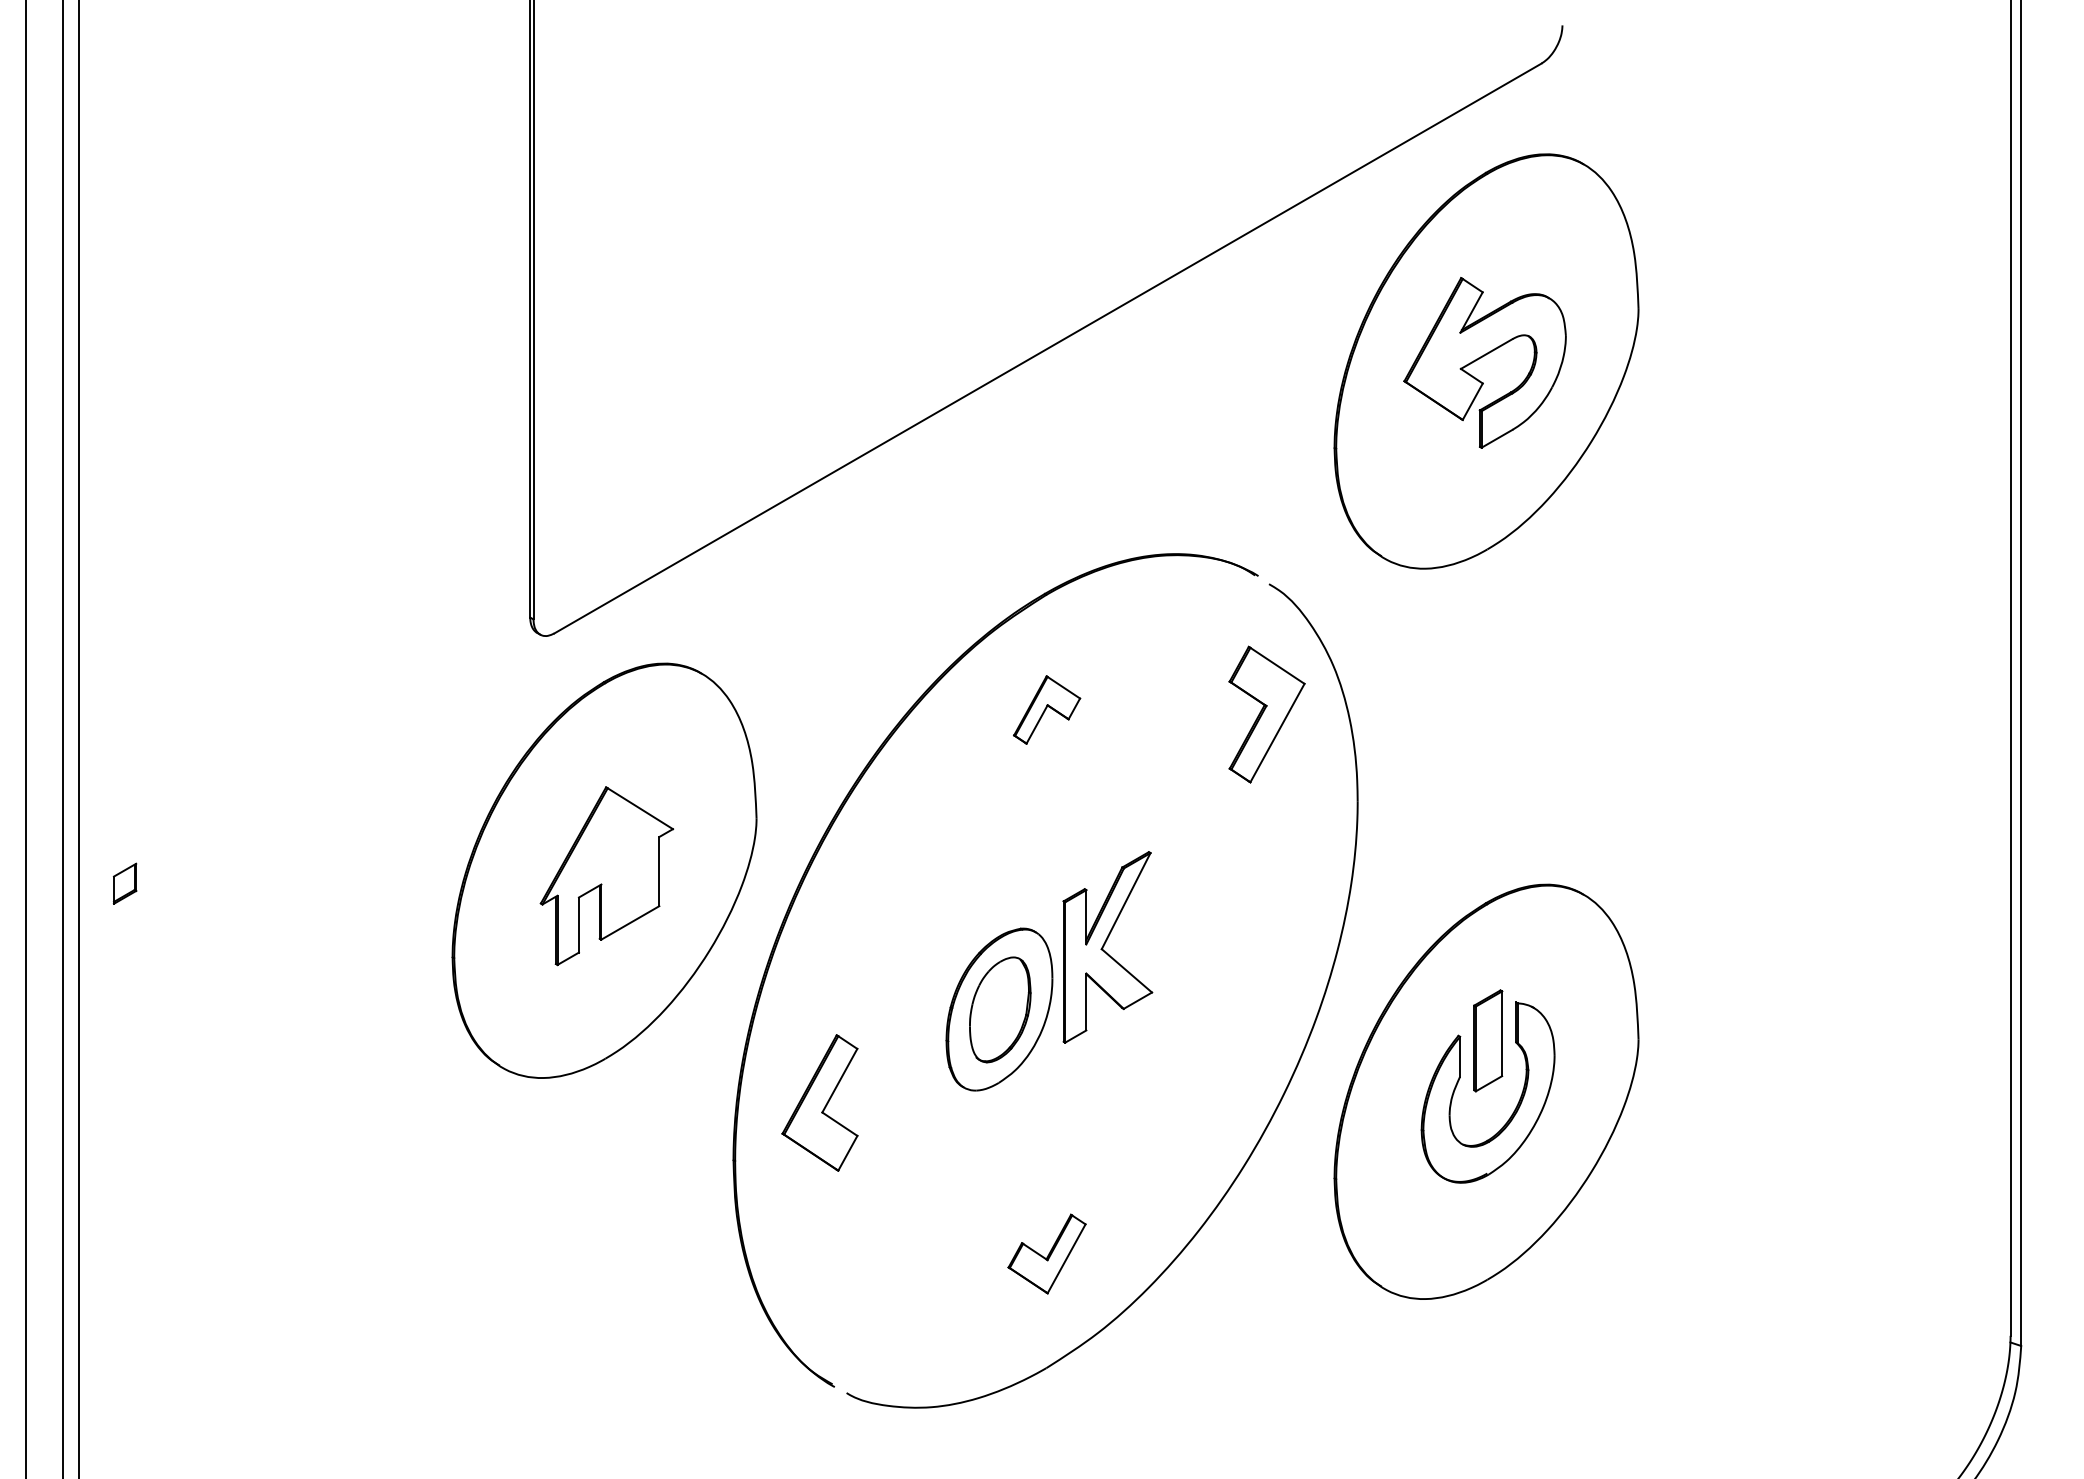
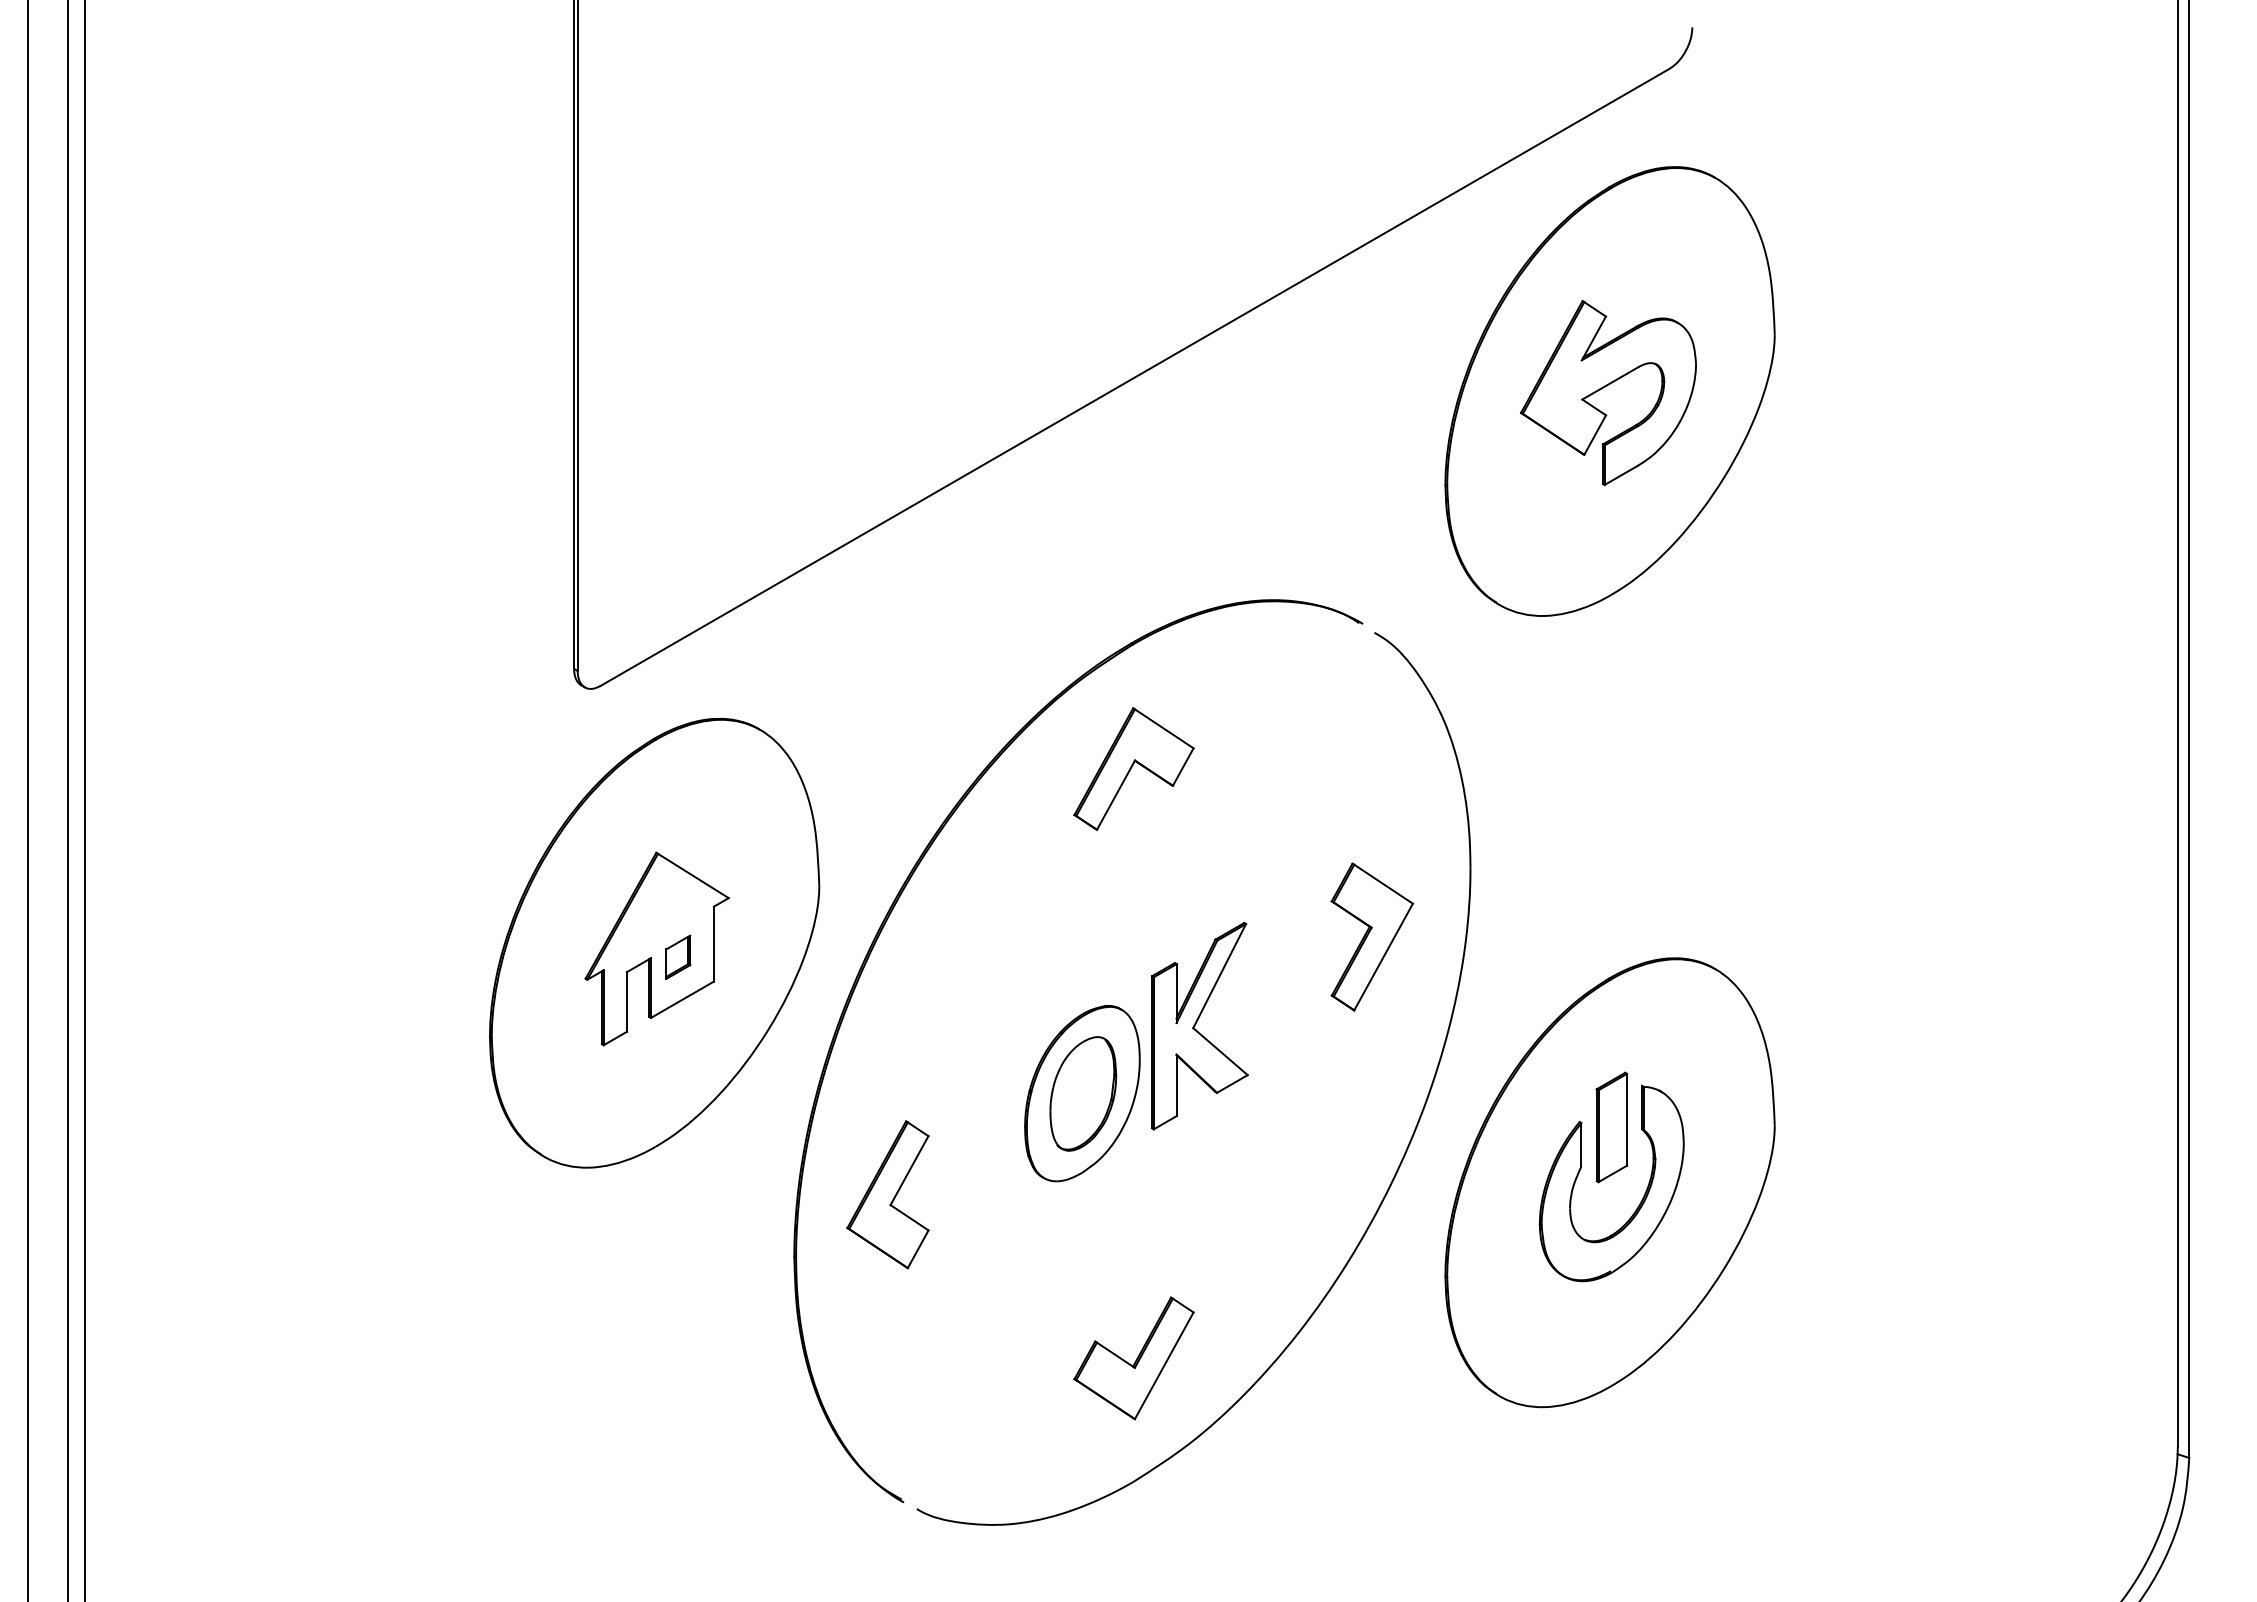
part: (1046, 709) -> (1133, 768), size x1.67
part: (1267, 714) -> (1372, 936), moved
part: (125, 883) -> (678, 956), moved
part: (1046, 1254) -> (1133, 1358), size x1.43

